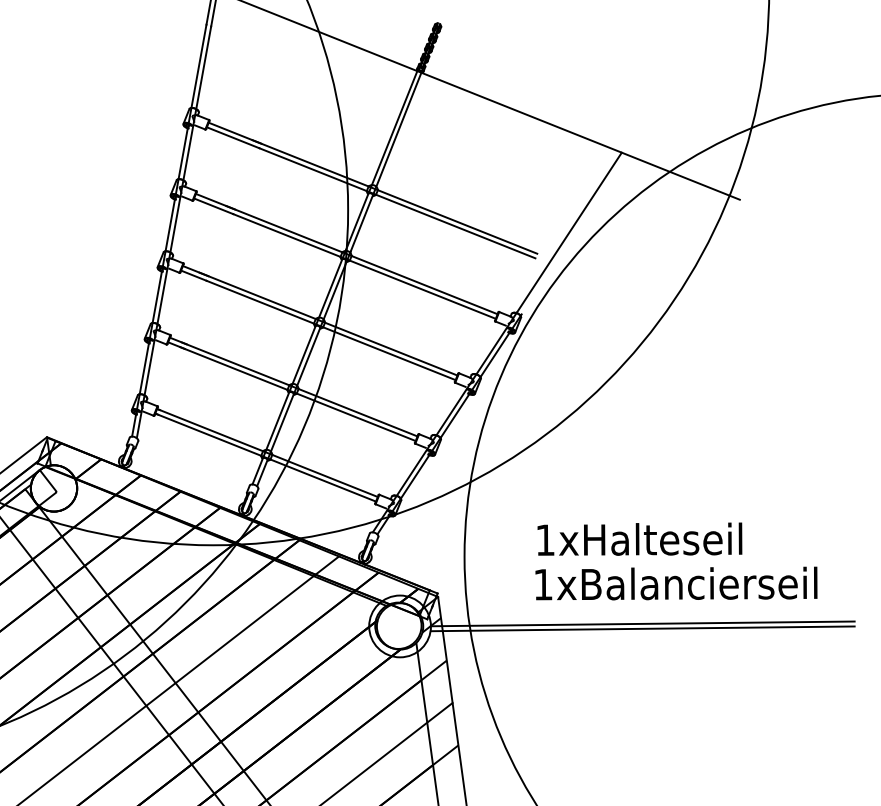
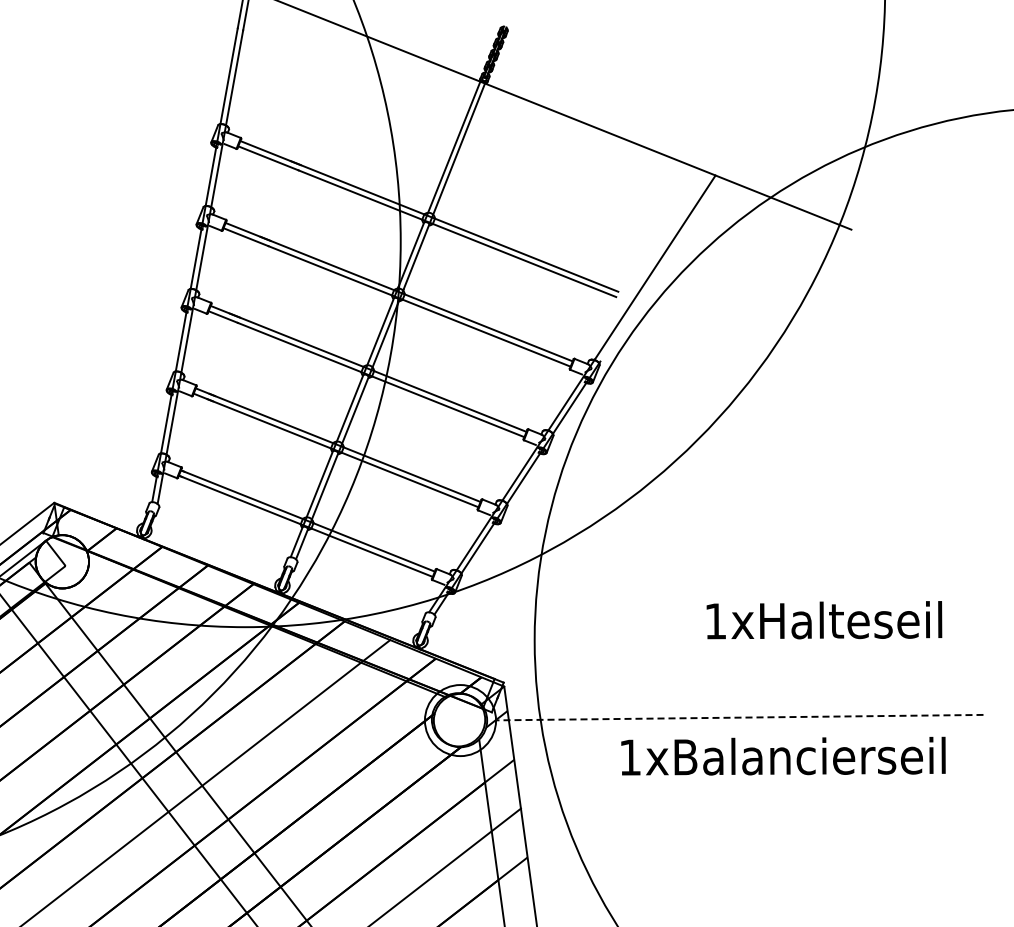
text: (639, 539) -> (824, 620), moved
text: (676, 582) -> (783, 755), moved
line: (642, 623) -> (739, 717), solid -> dashed
line: (642, 628) -> (739, 723), removed

